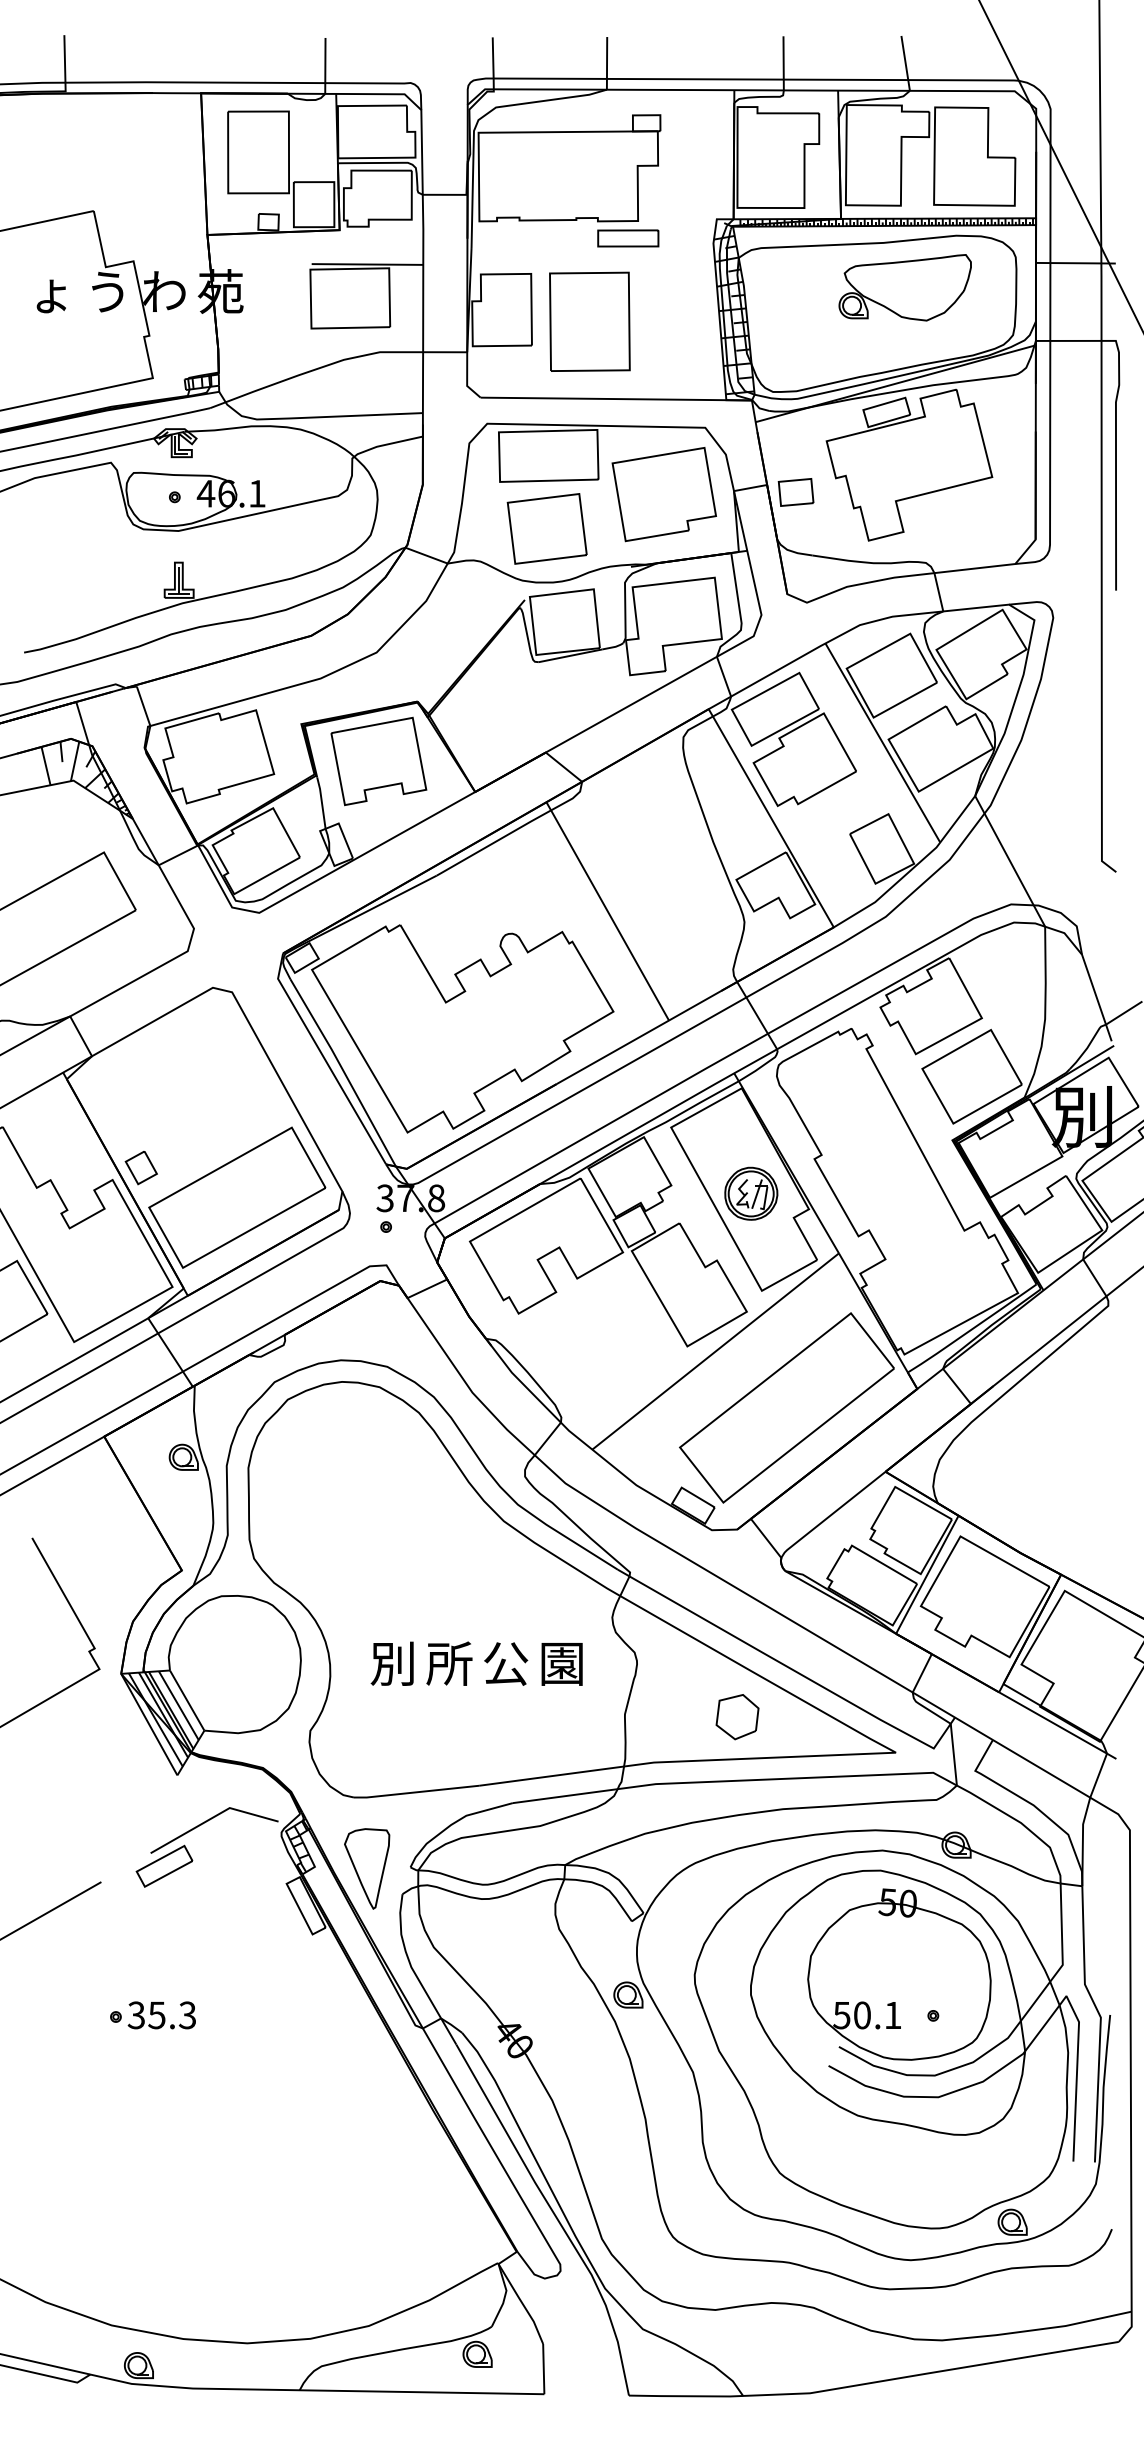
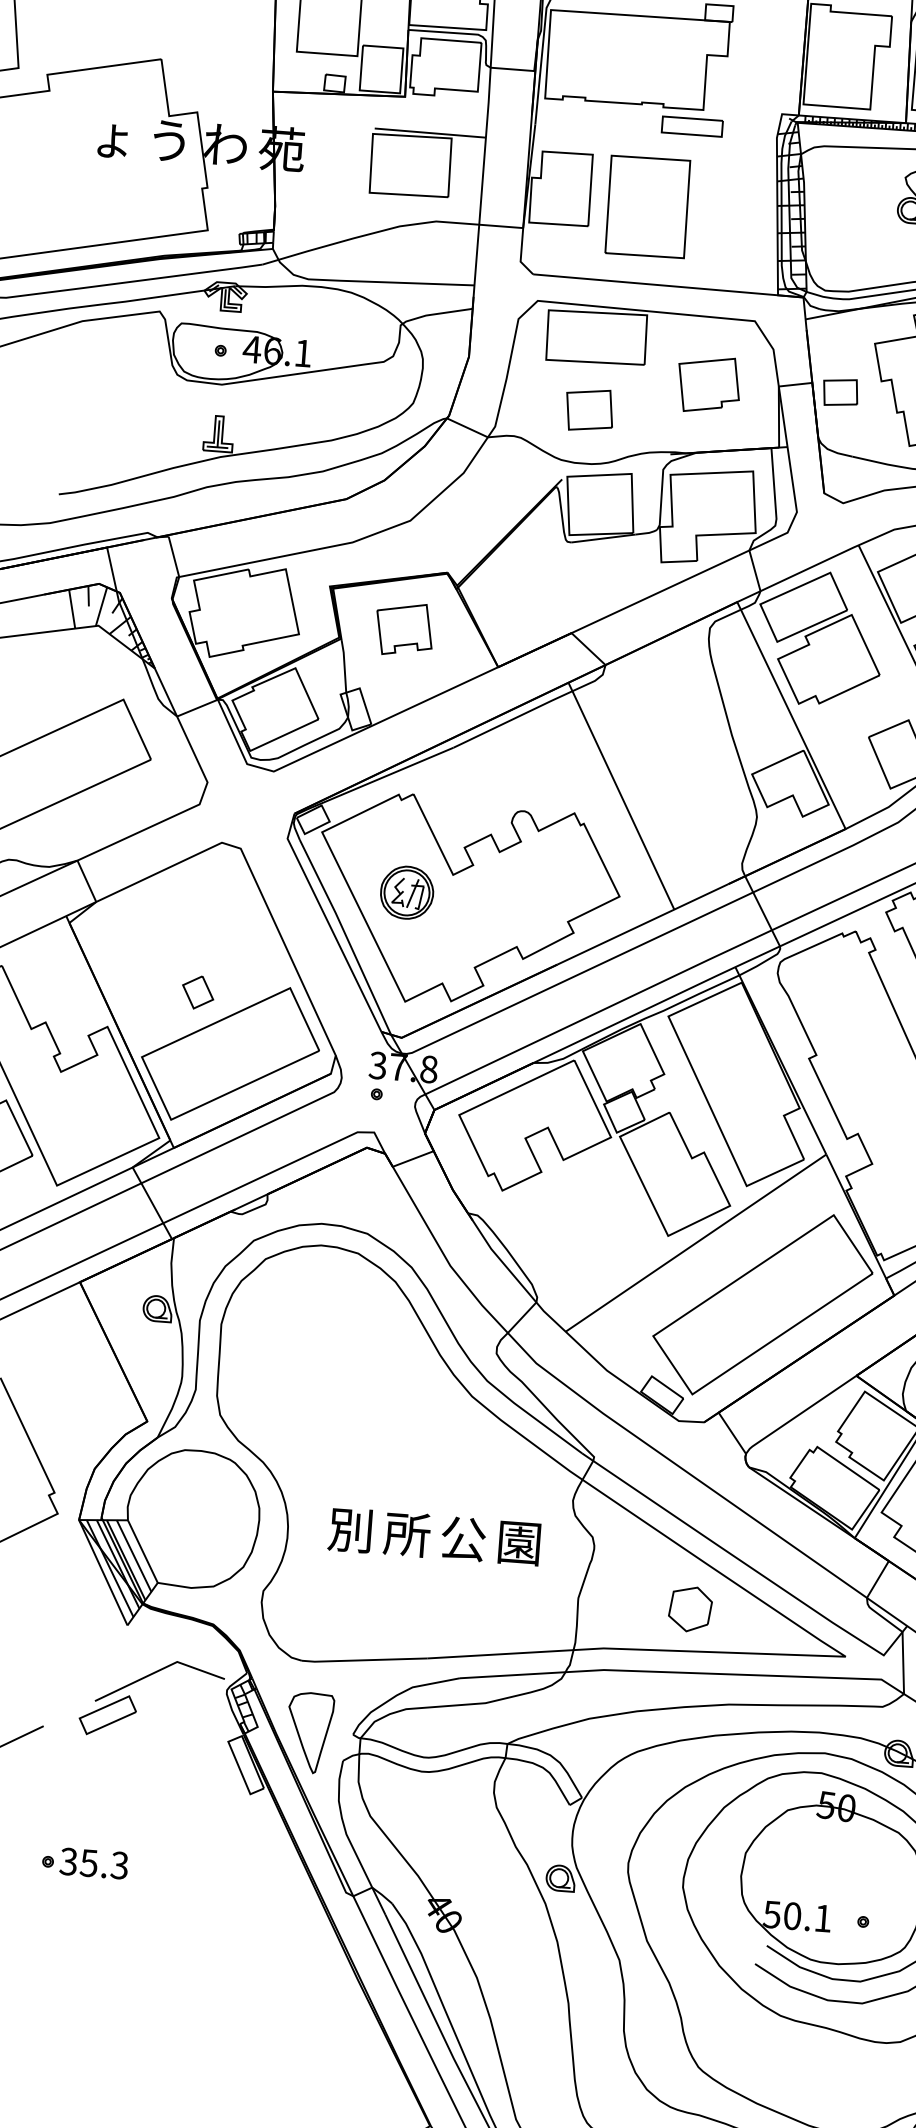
part: (663, 494) -> (708, 384), size x0.6
part: (546, 528) -> (589, 409), size x0.6
part: (378, 761) -> (404, 629), size x0.6
part: (140, 1168) -> (197, 993), moved
part: (751, 1193) -> (407, 892), moved

